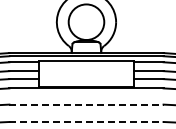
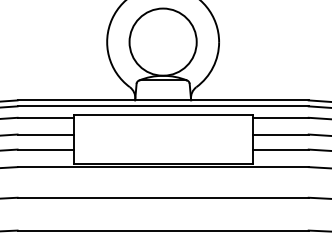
line: (86, 104) -> (163, 197), dashed -> solid
line: (86, 121) -> (163, 229), dashed -> solid

